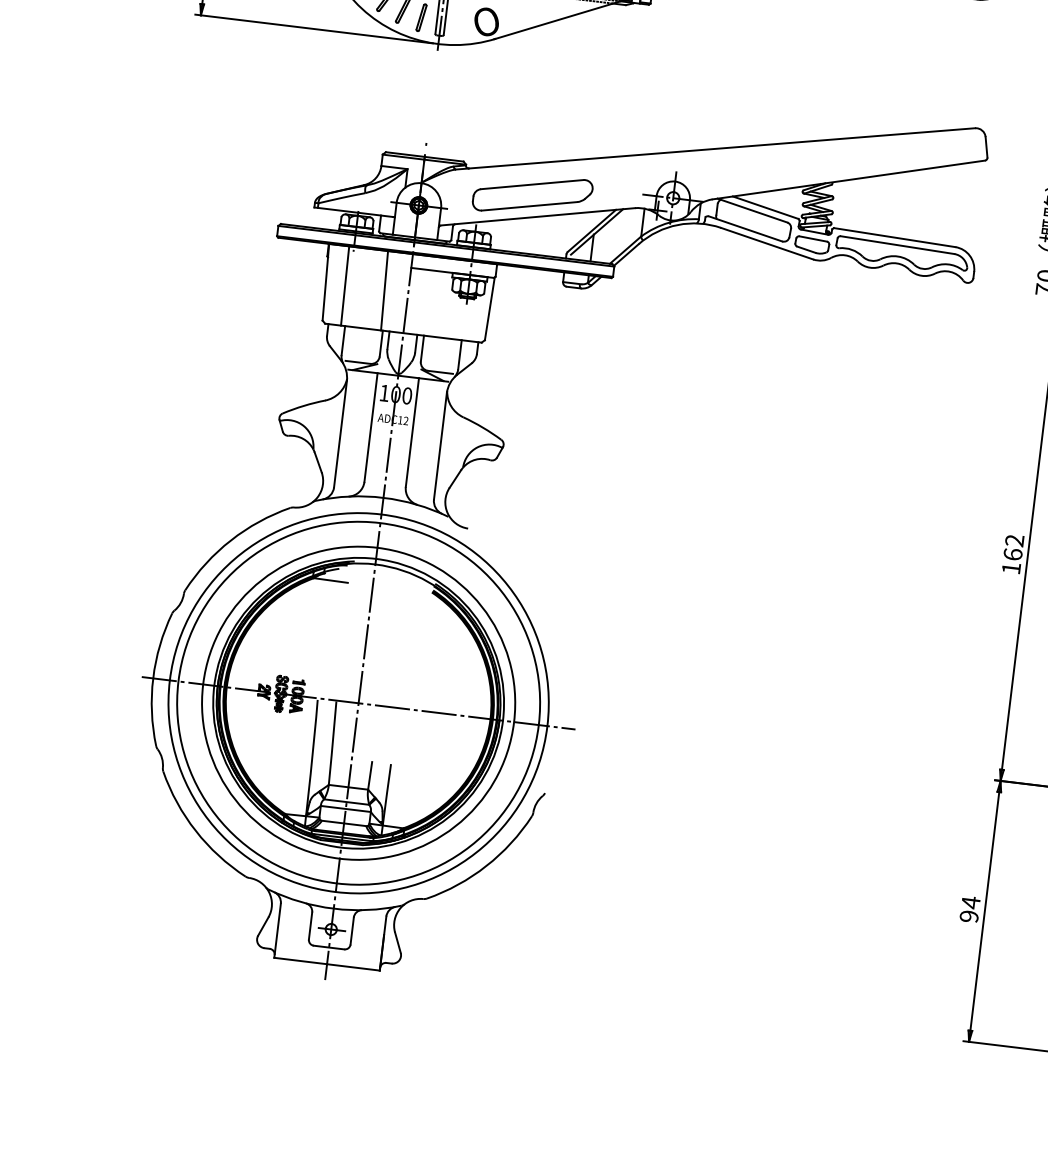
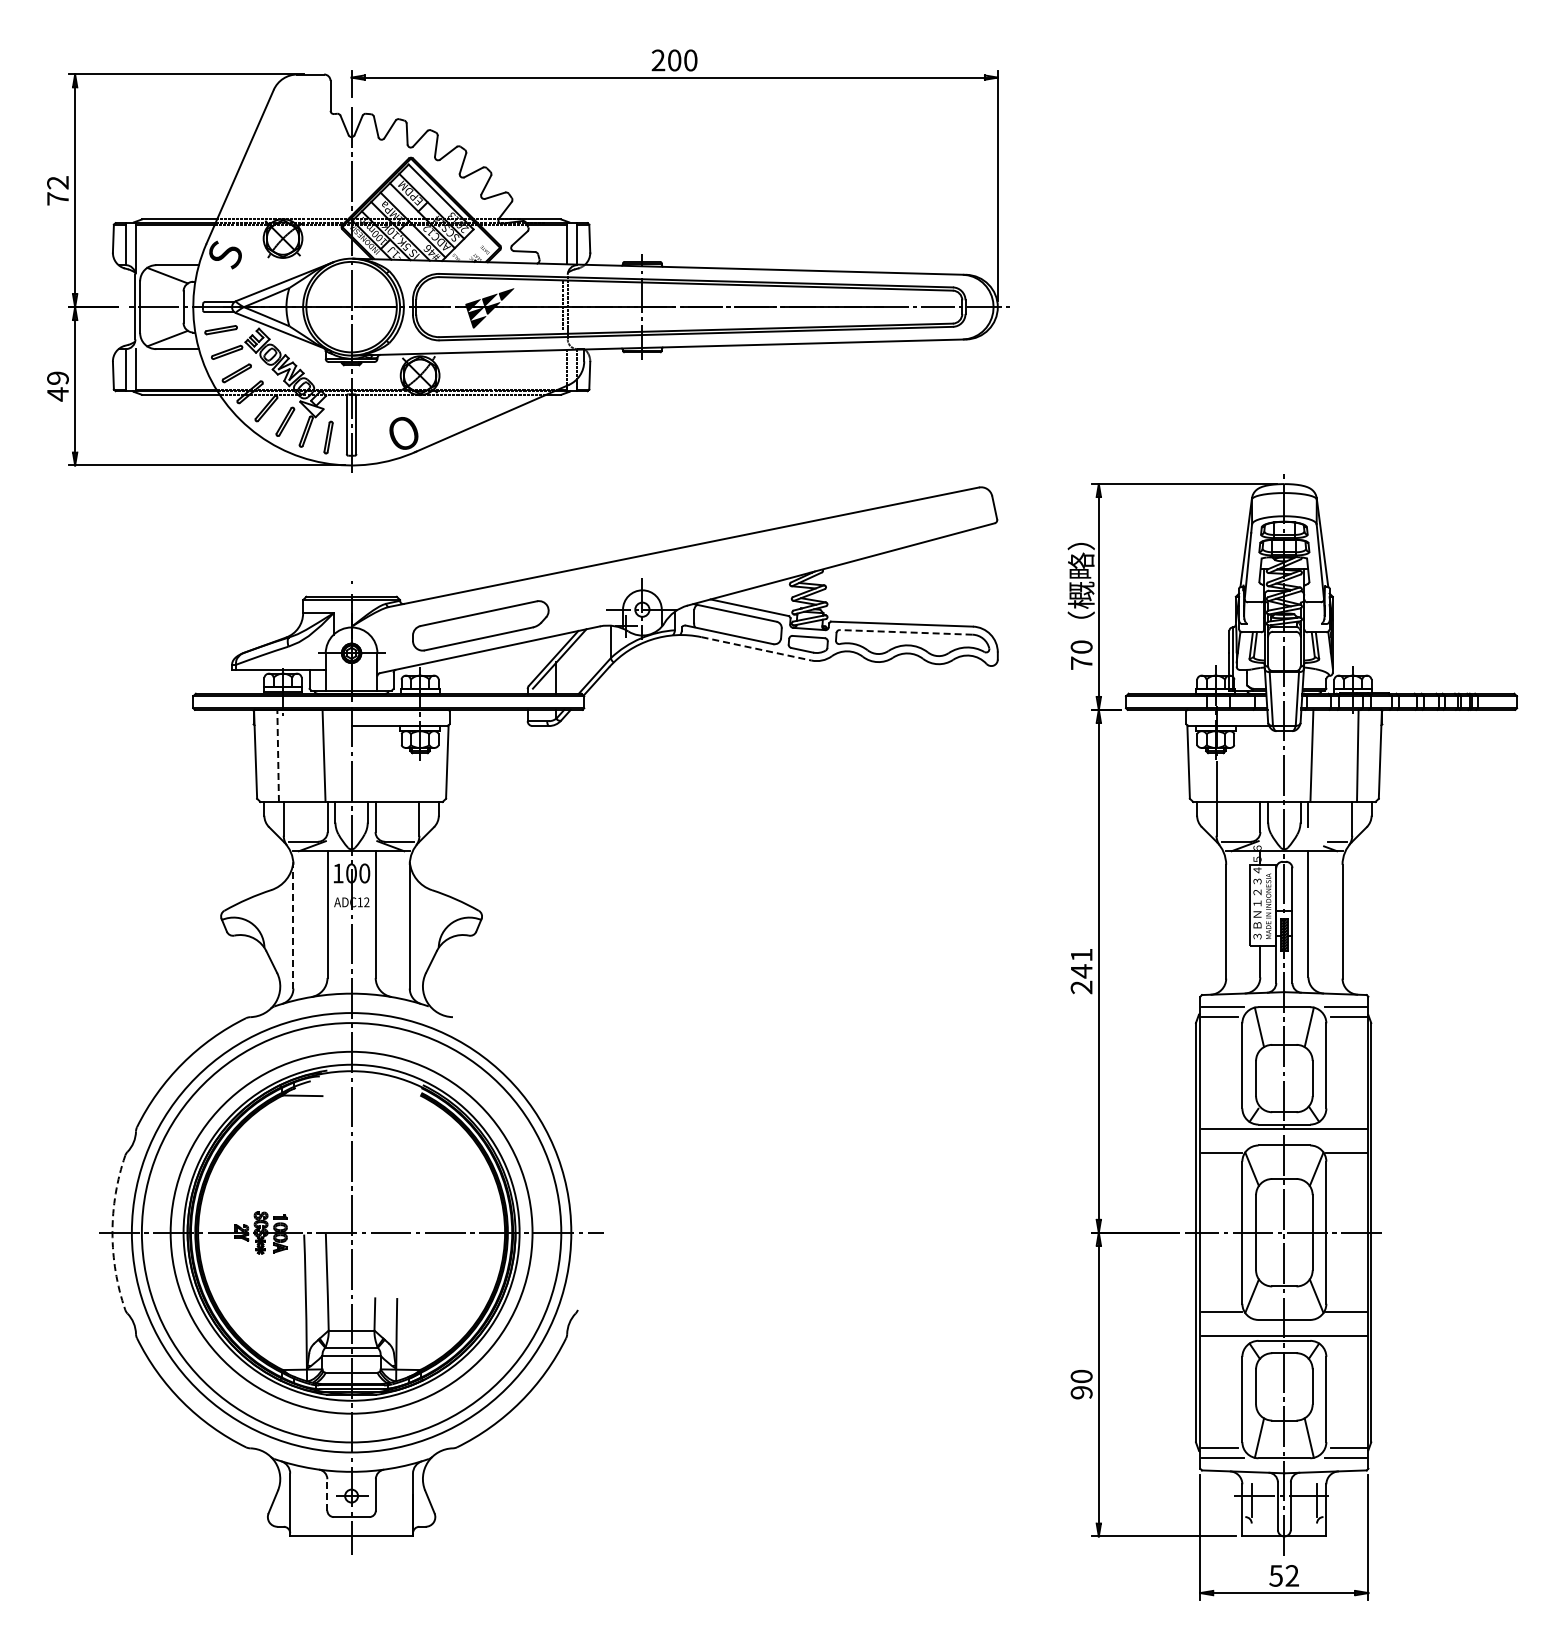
line: (767, 243) -> (756, 648), solid -> dashed
line: (896, 245) -> (905, 632), solid -> dashed
line: (345, 285) -> (278, 755), solid -> dashed
line: (340, 434) -> (293, 926), solid -> dashed
text: (1012, 554) -> (1081, 971), 162 -> 241
arc: (153, 678) -> (112, 1232), solid -> dashed
text: (970, 902) -> (1081, 1376), 94 -> 90
line: (310, 925) -> (327, 1494), solid -> dashed

